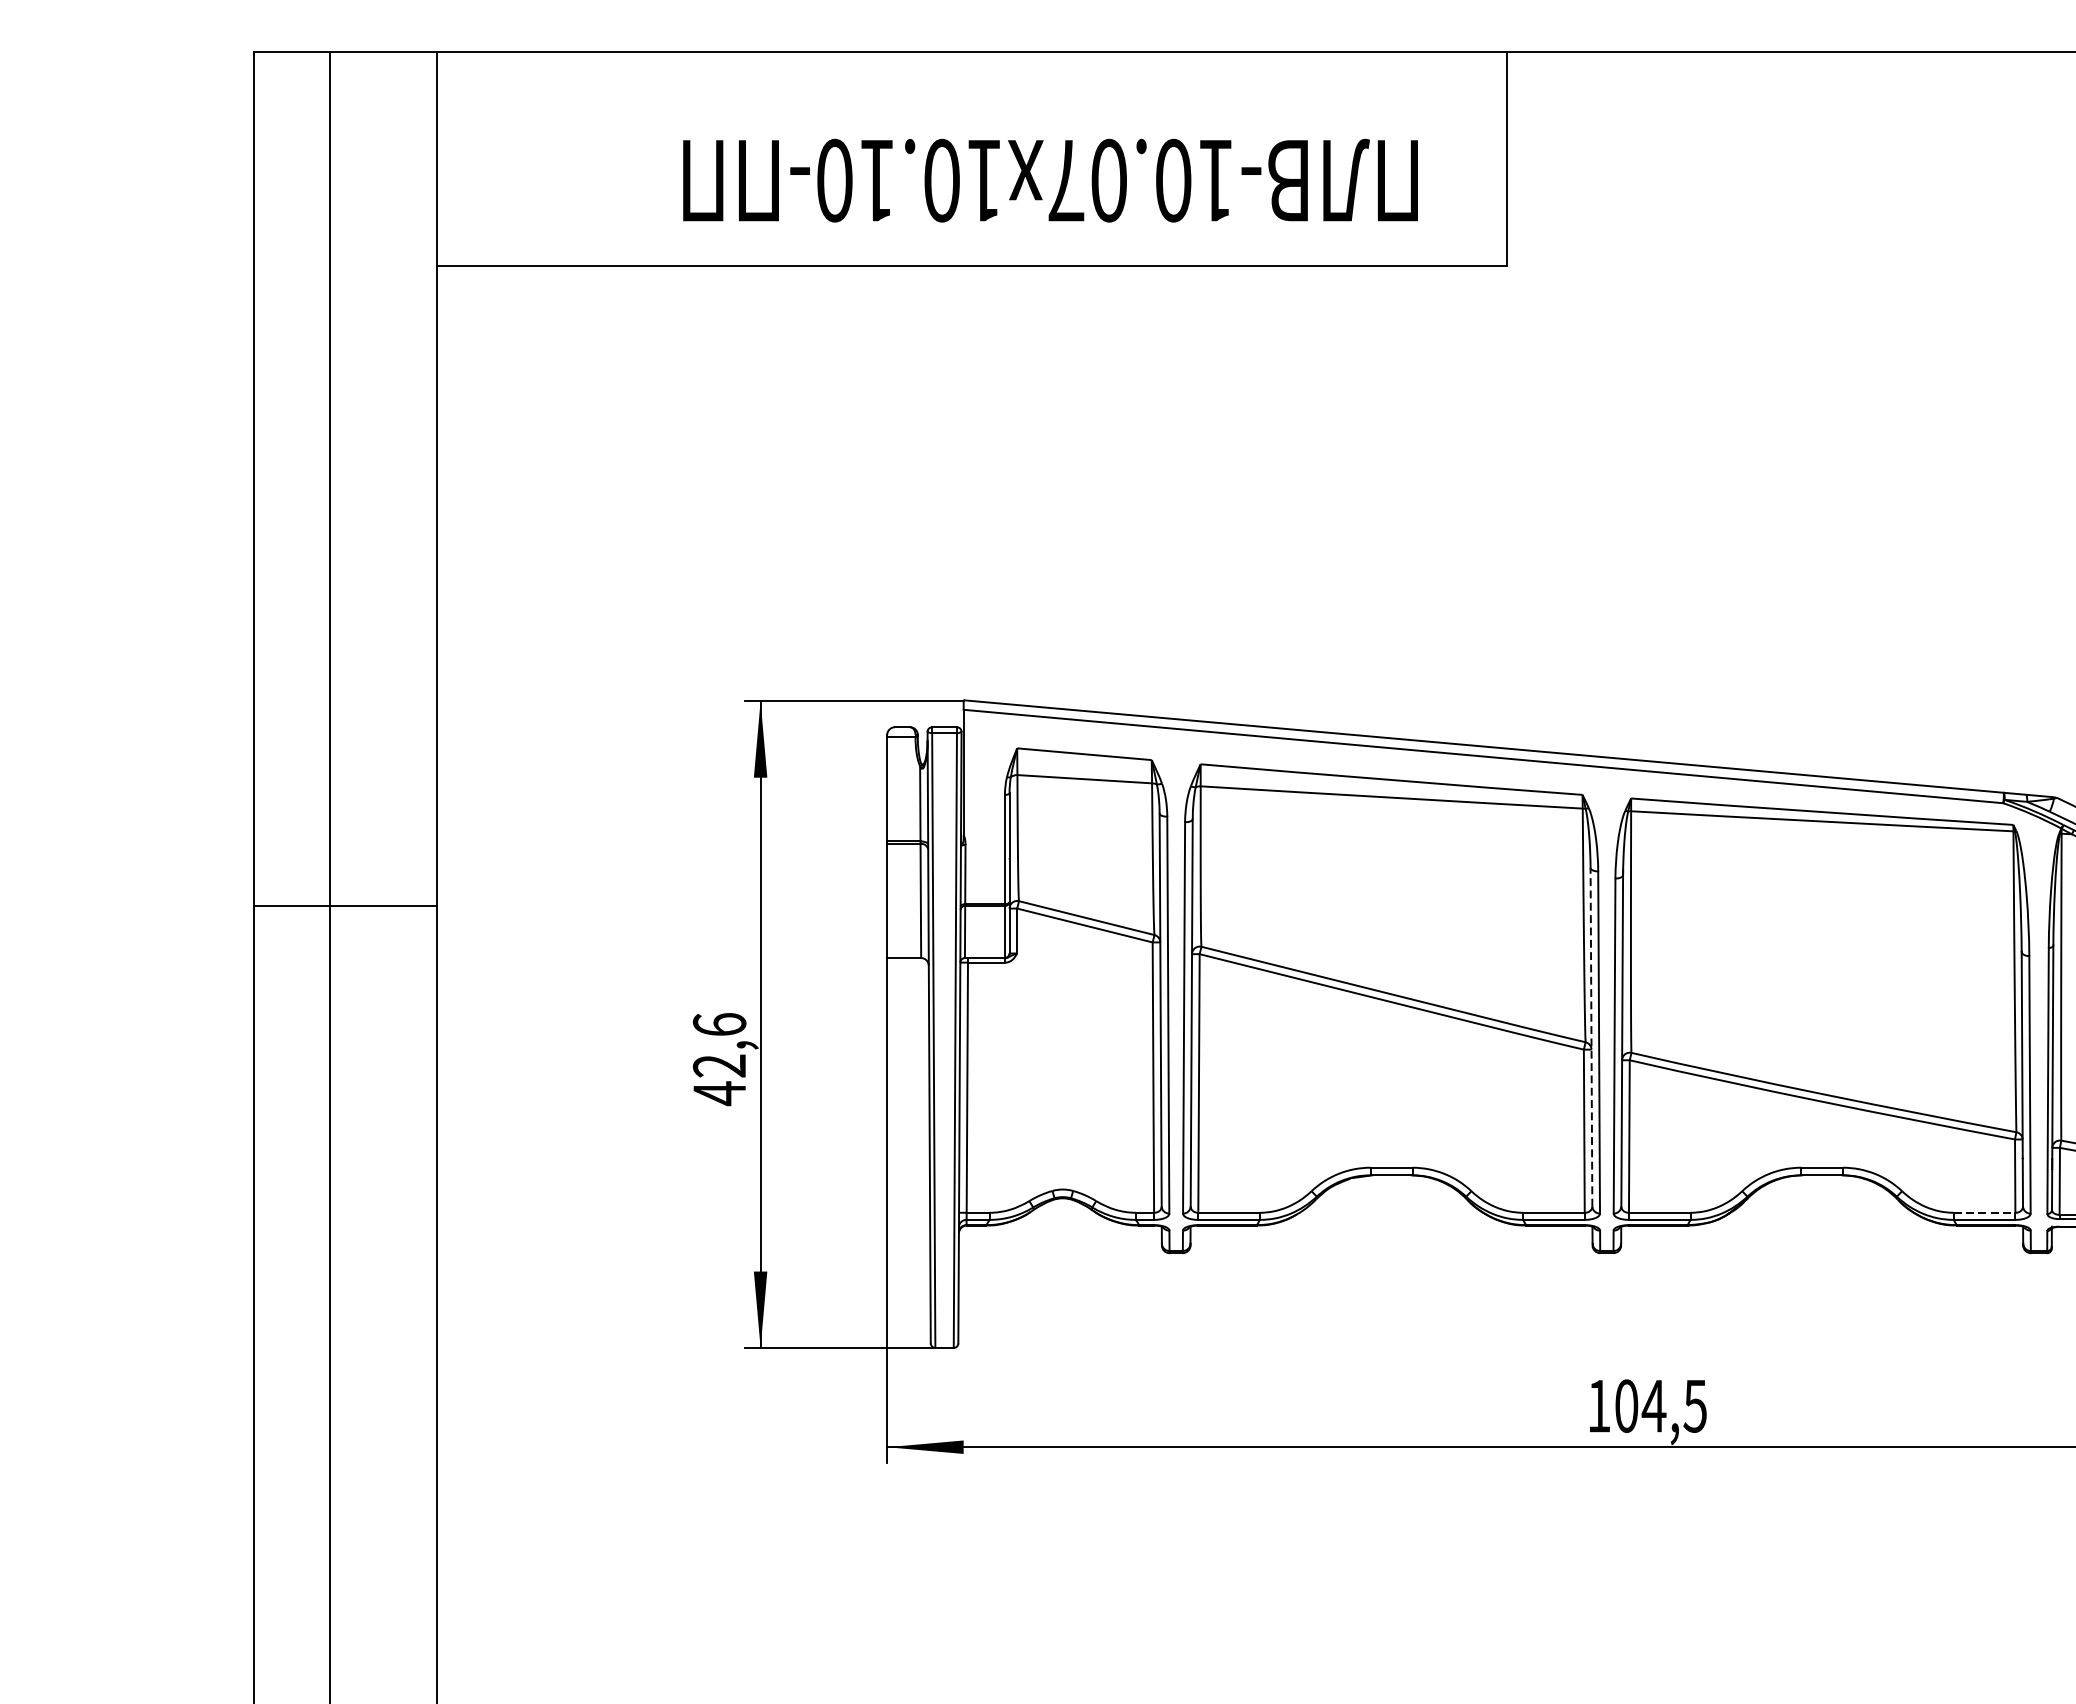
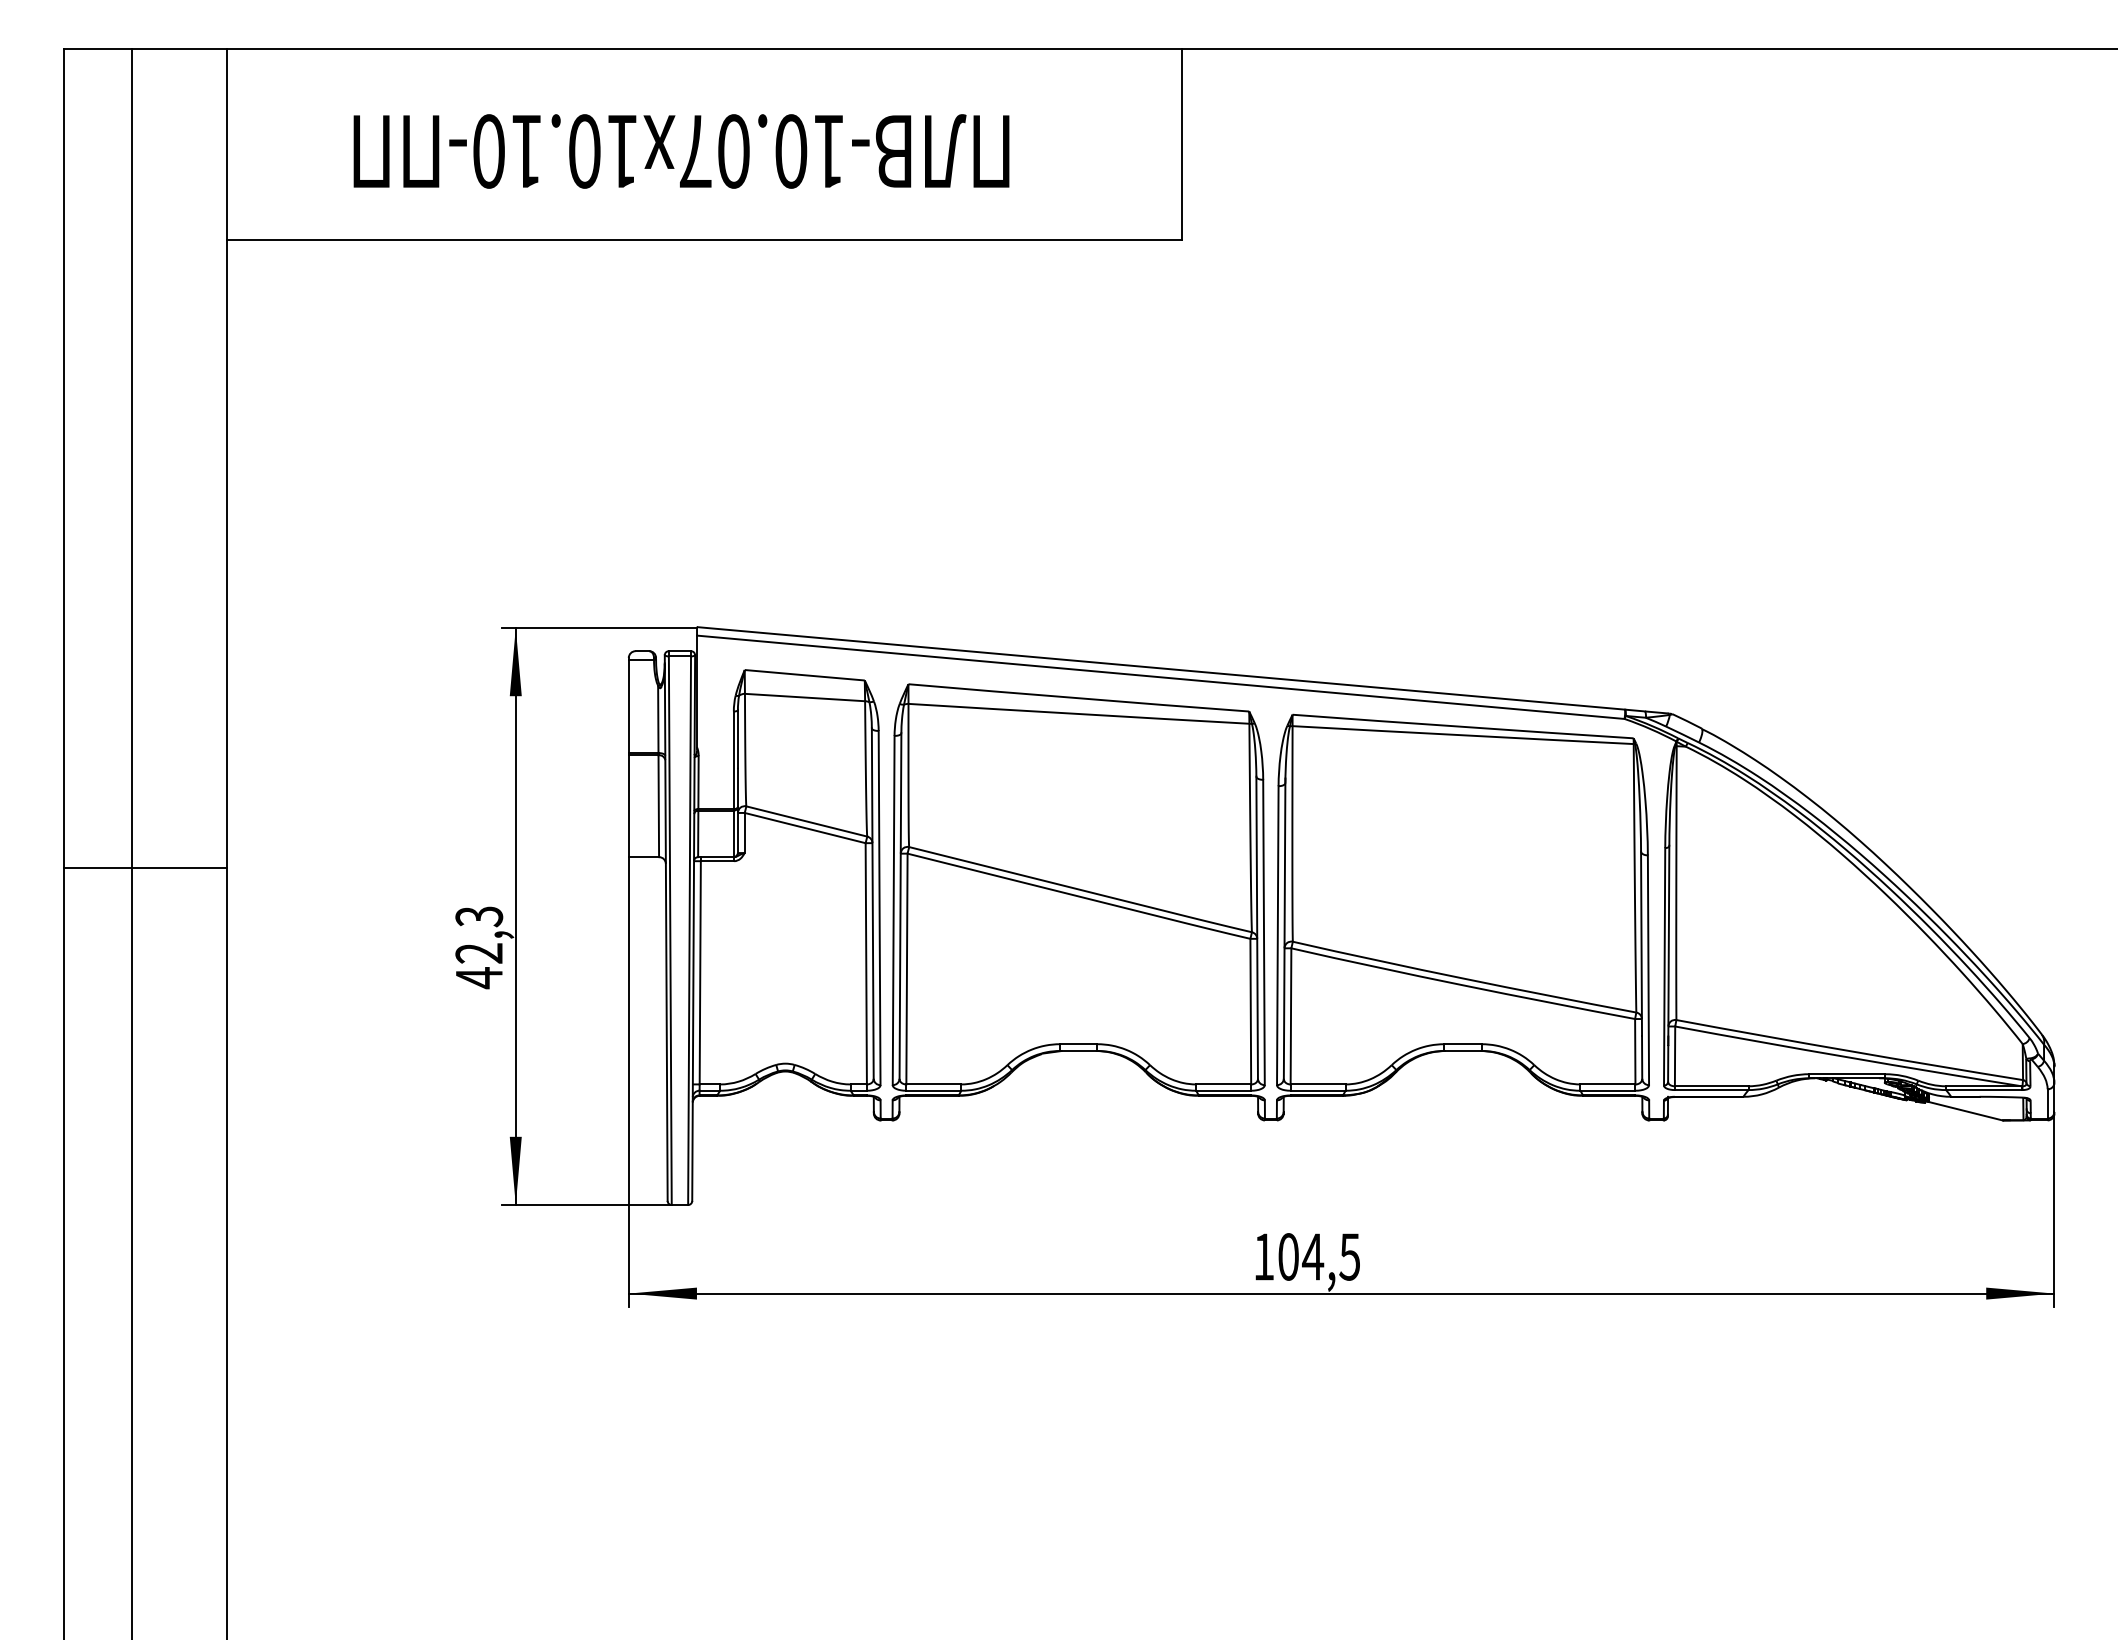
text: (1050, 180) -> (681, 151), moved
line: (345, 905) -> (145, 867), moved
text: (719, 1024) -> (479, 916), 42,6 -> 42,3
line: (1591, 1036) -> (1257, 927), dashed -> solid
line: (1984, 1212) -> (1607, 1084), dashed -> solid

